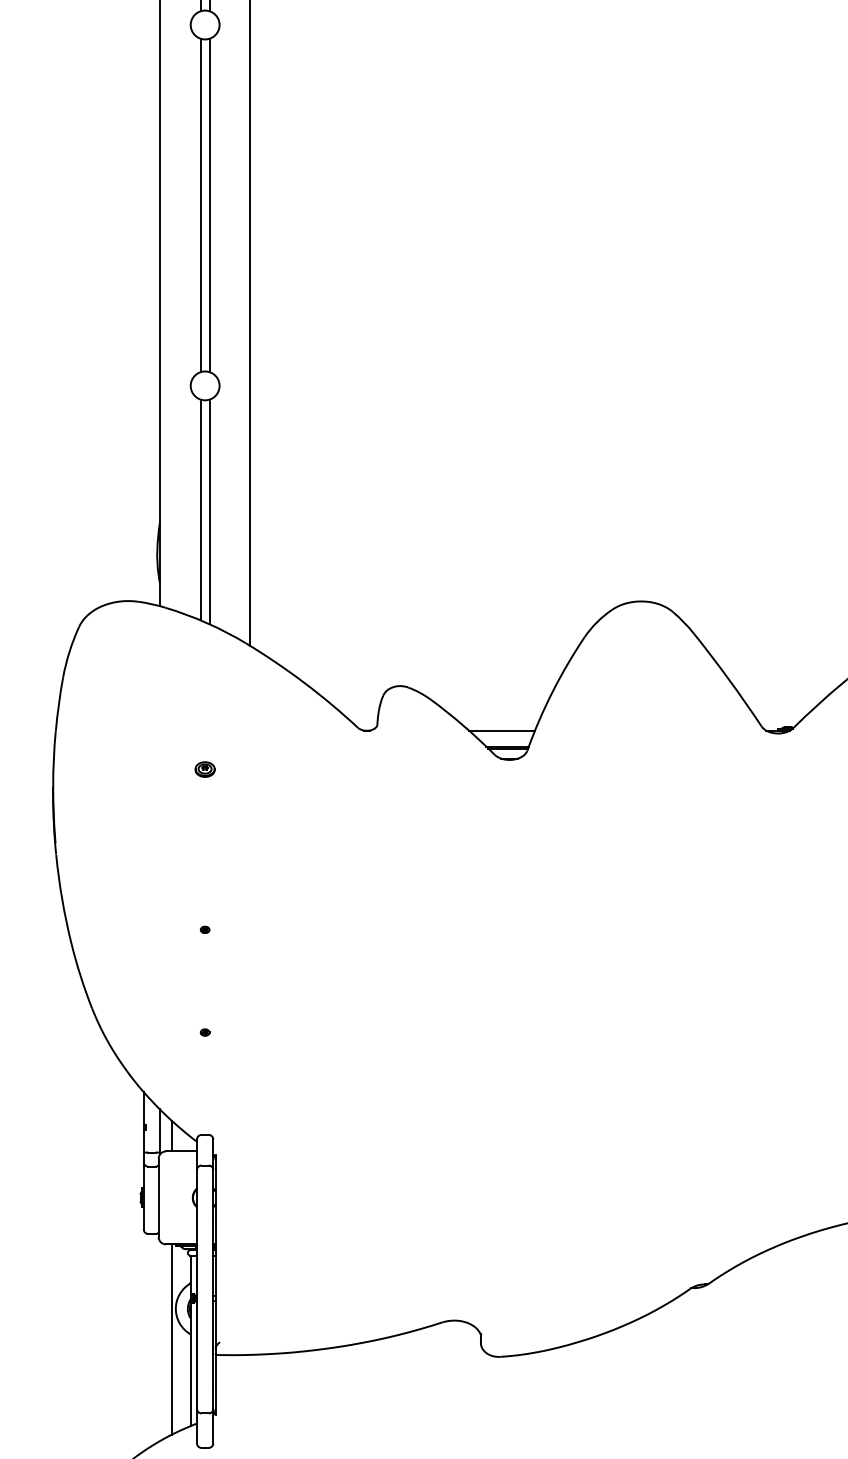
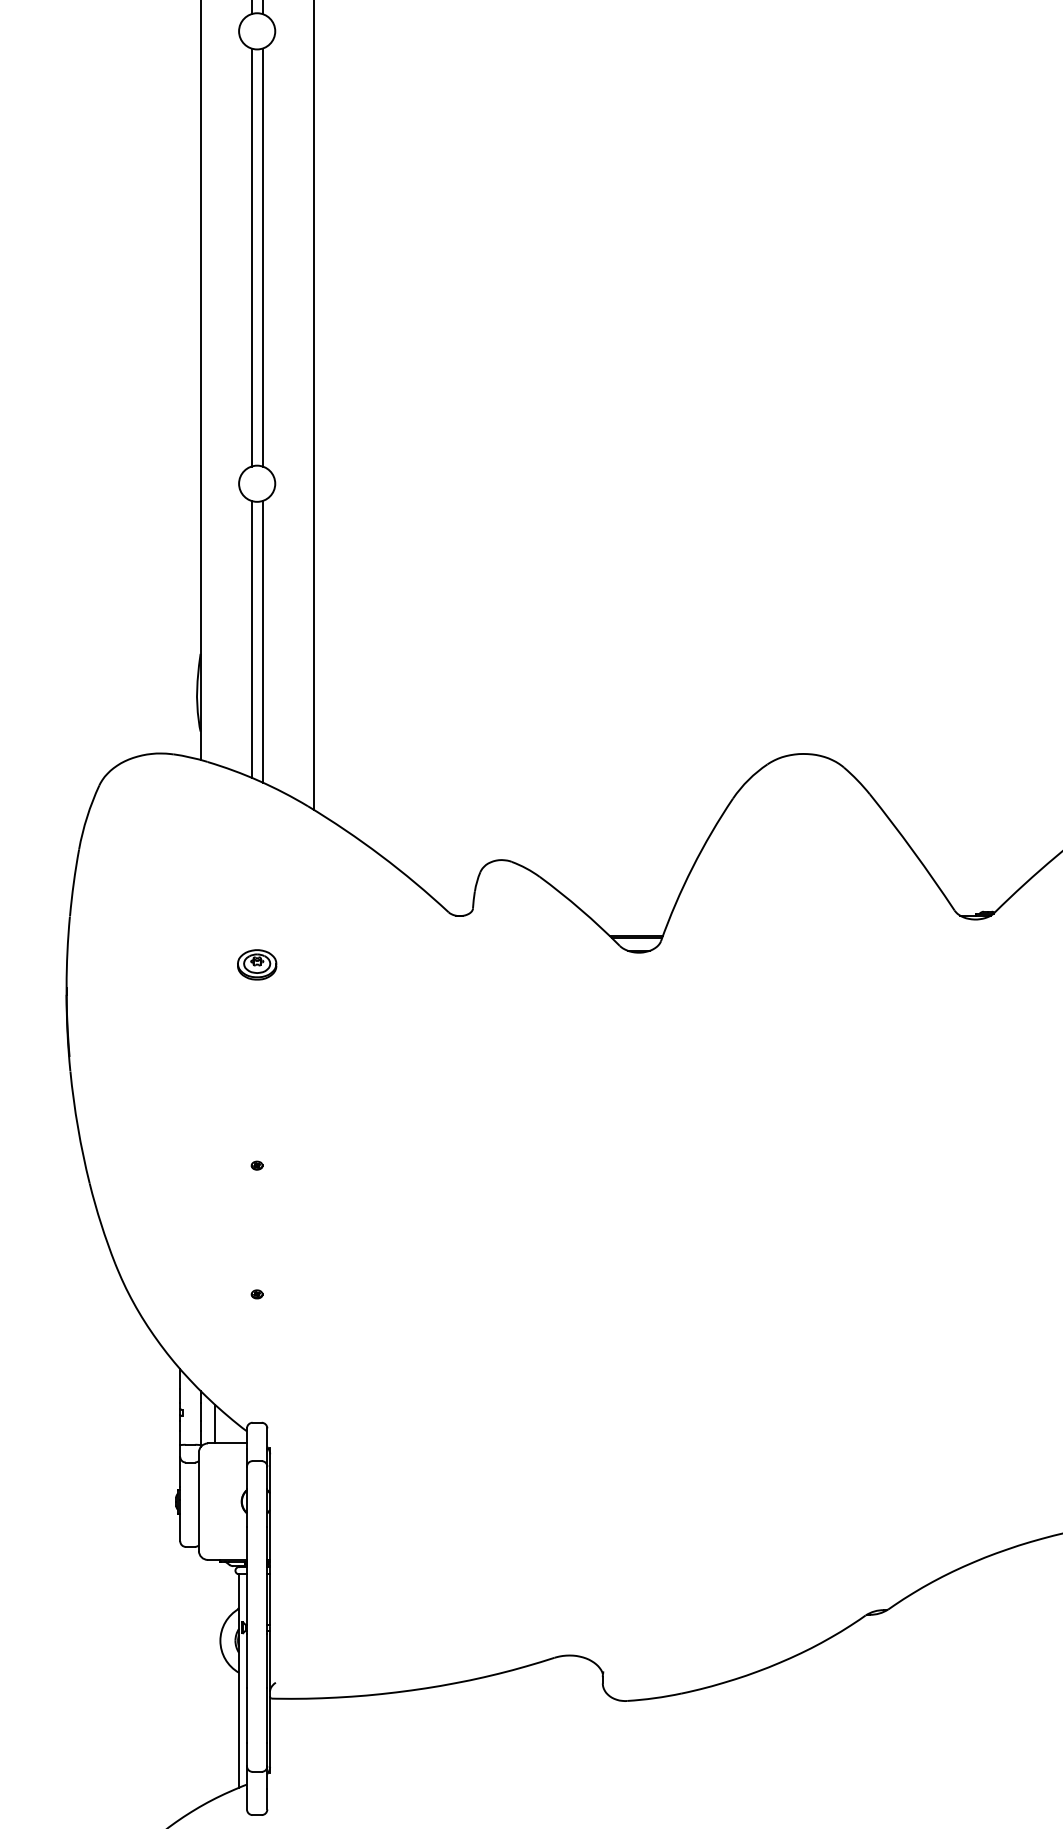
line: (501, 730) -> (628, 915), removed
part: (204, 769) -> (256, 964), size x1.6
line: (171, 1338) -> (215, 1678), removed

